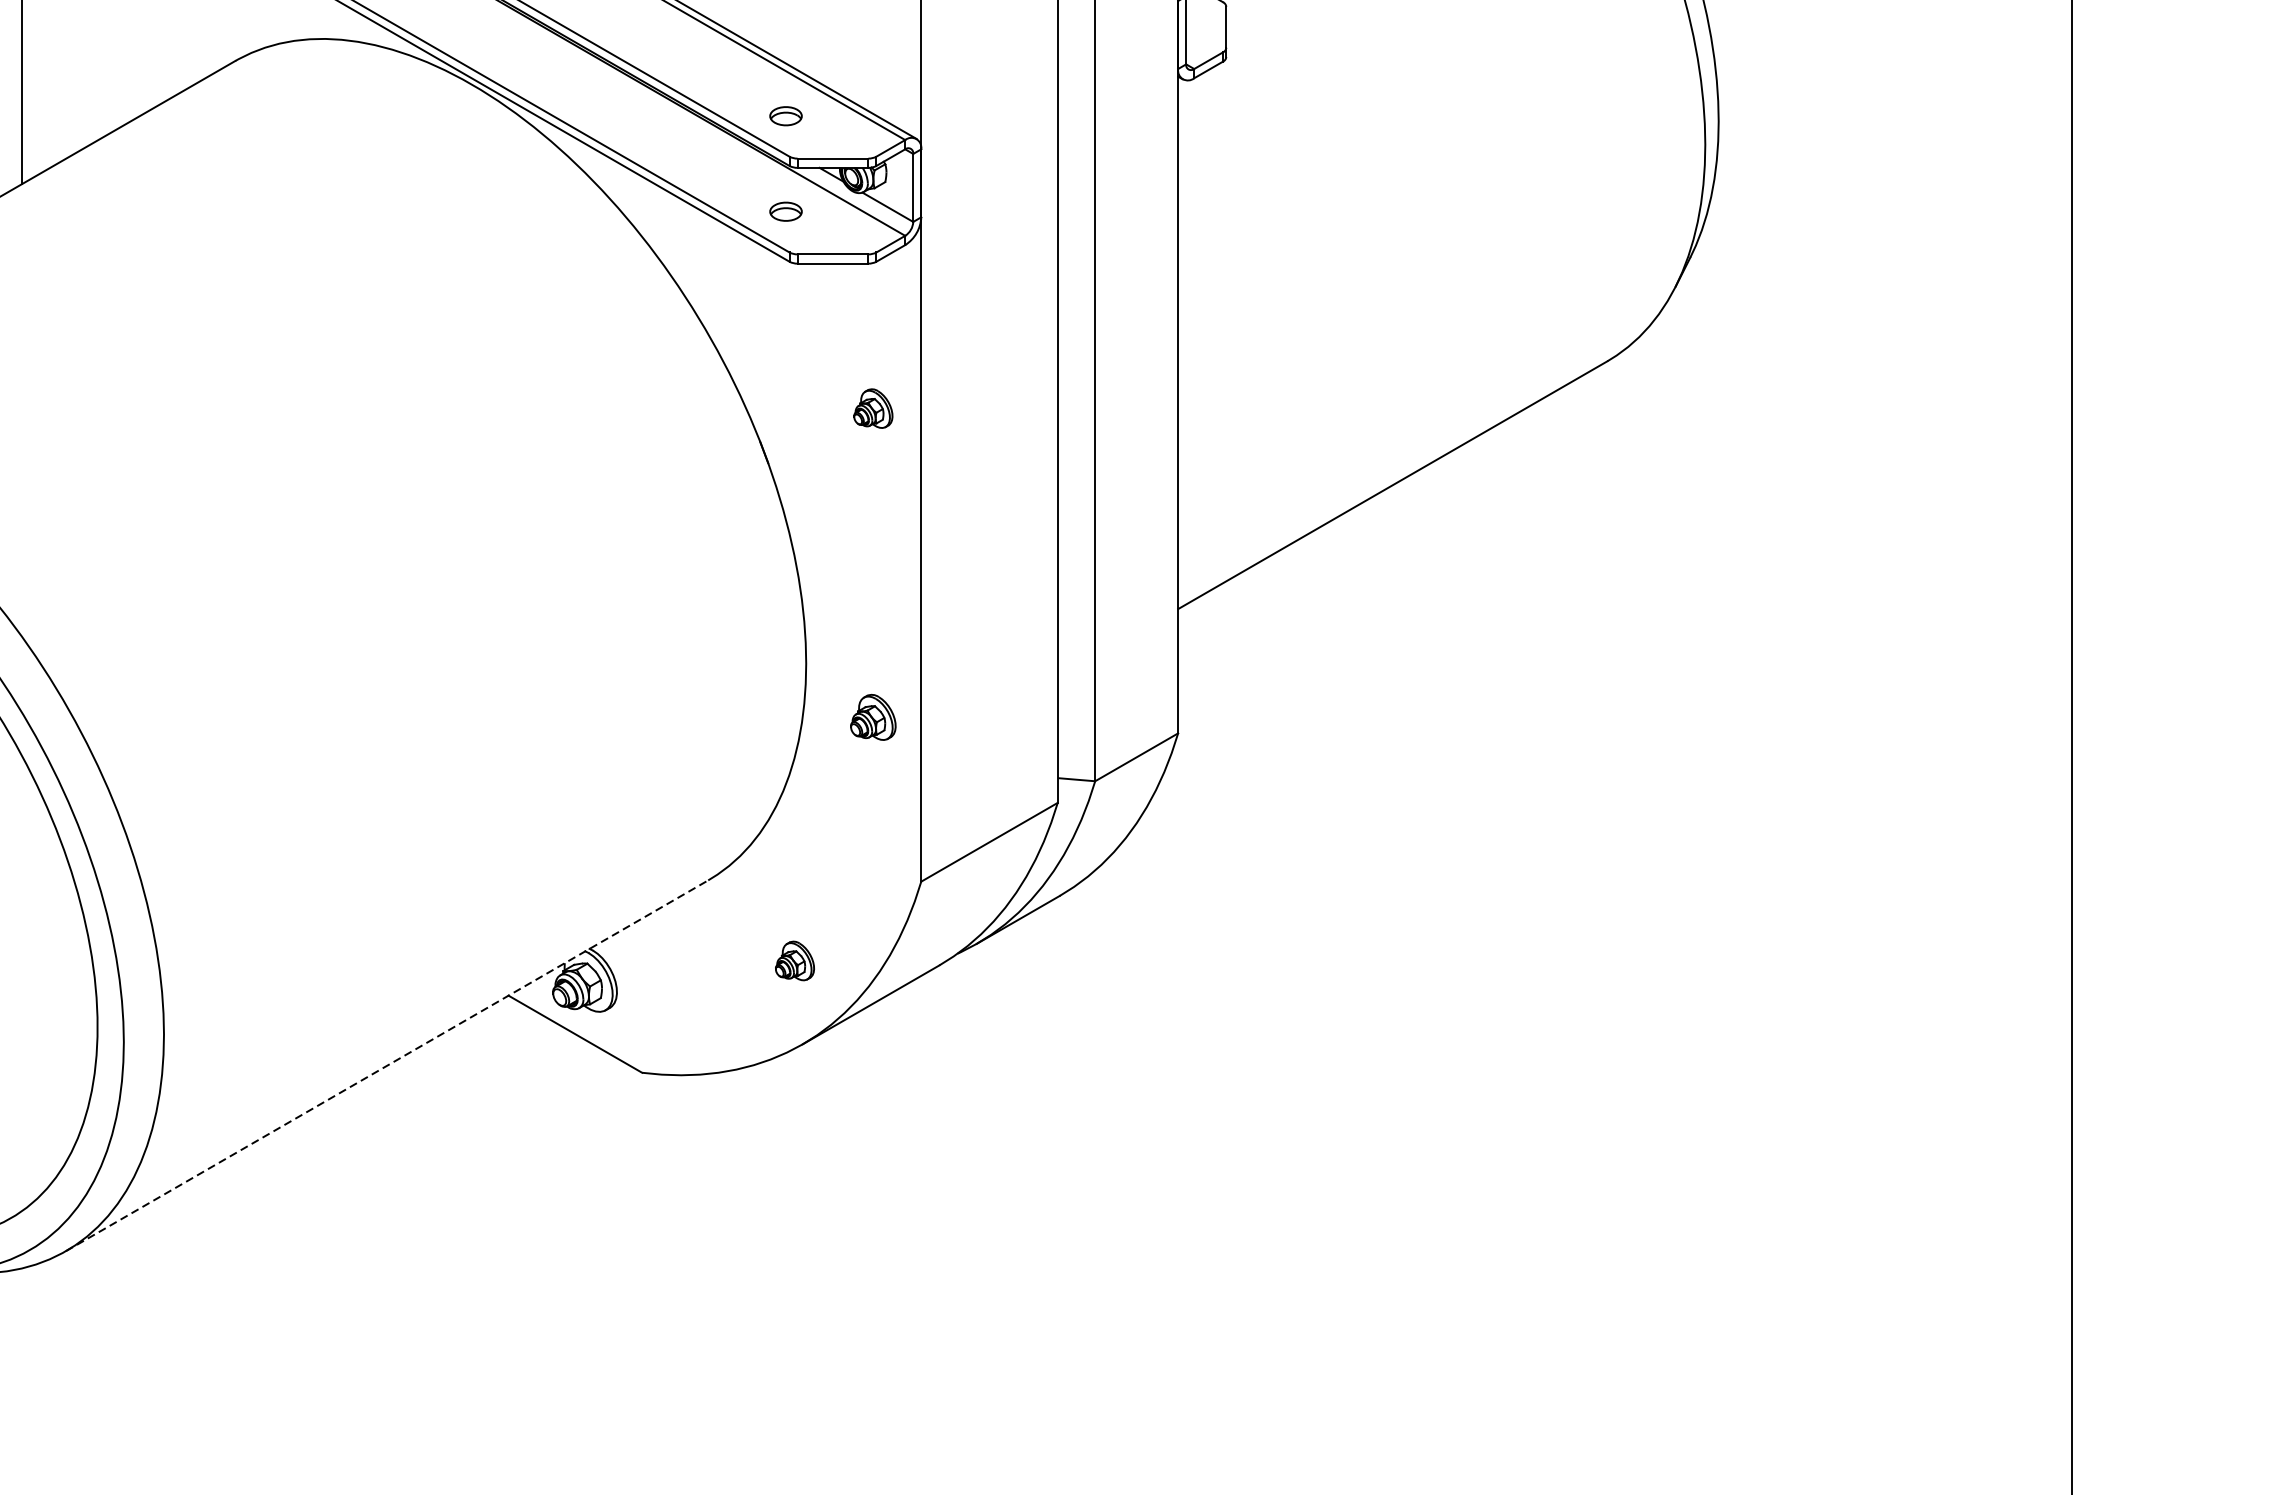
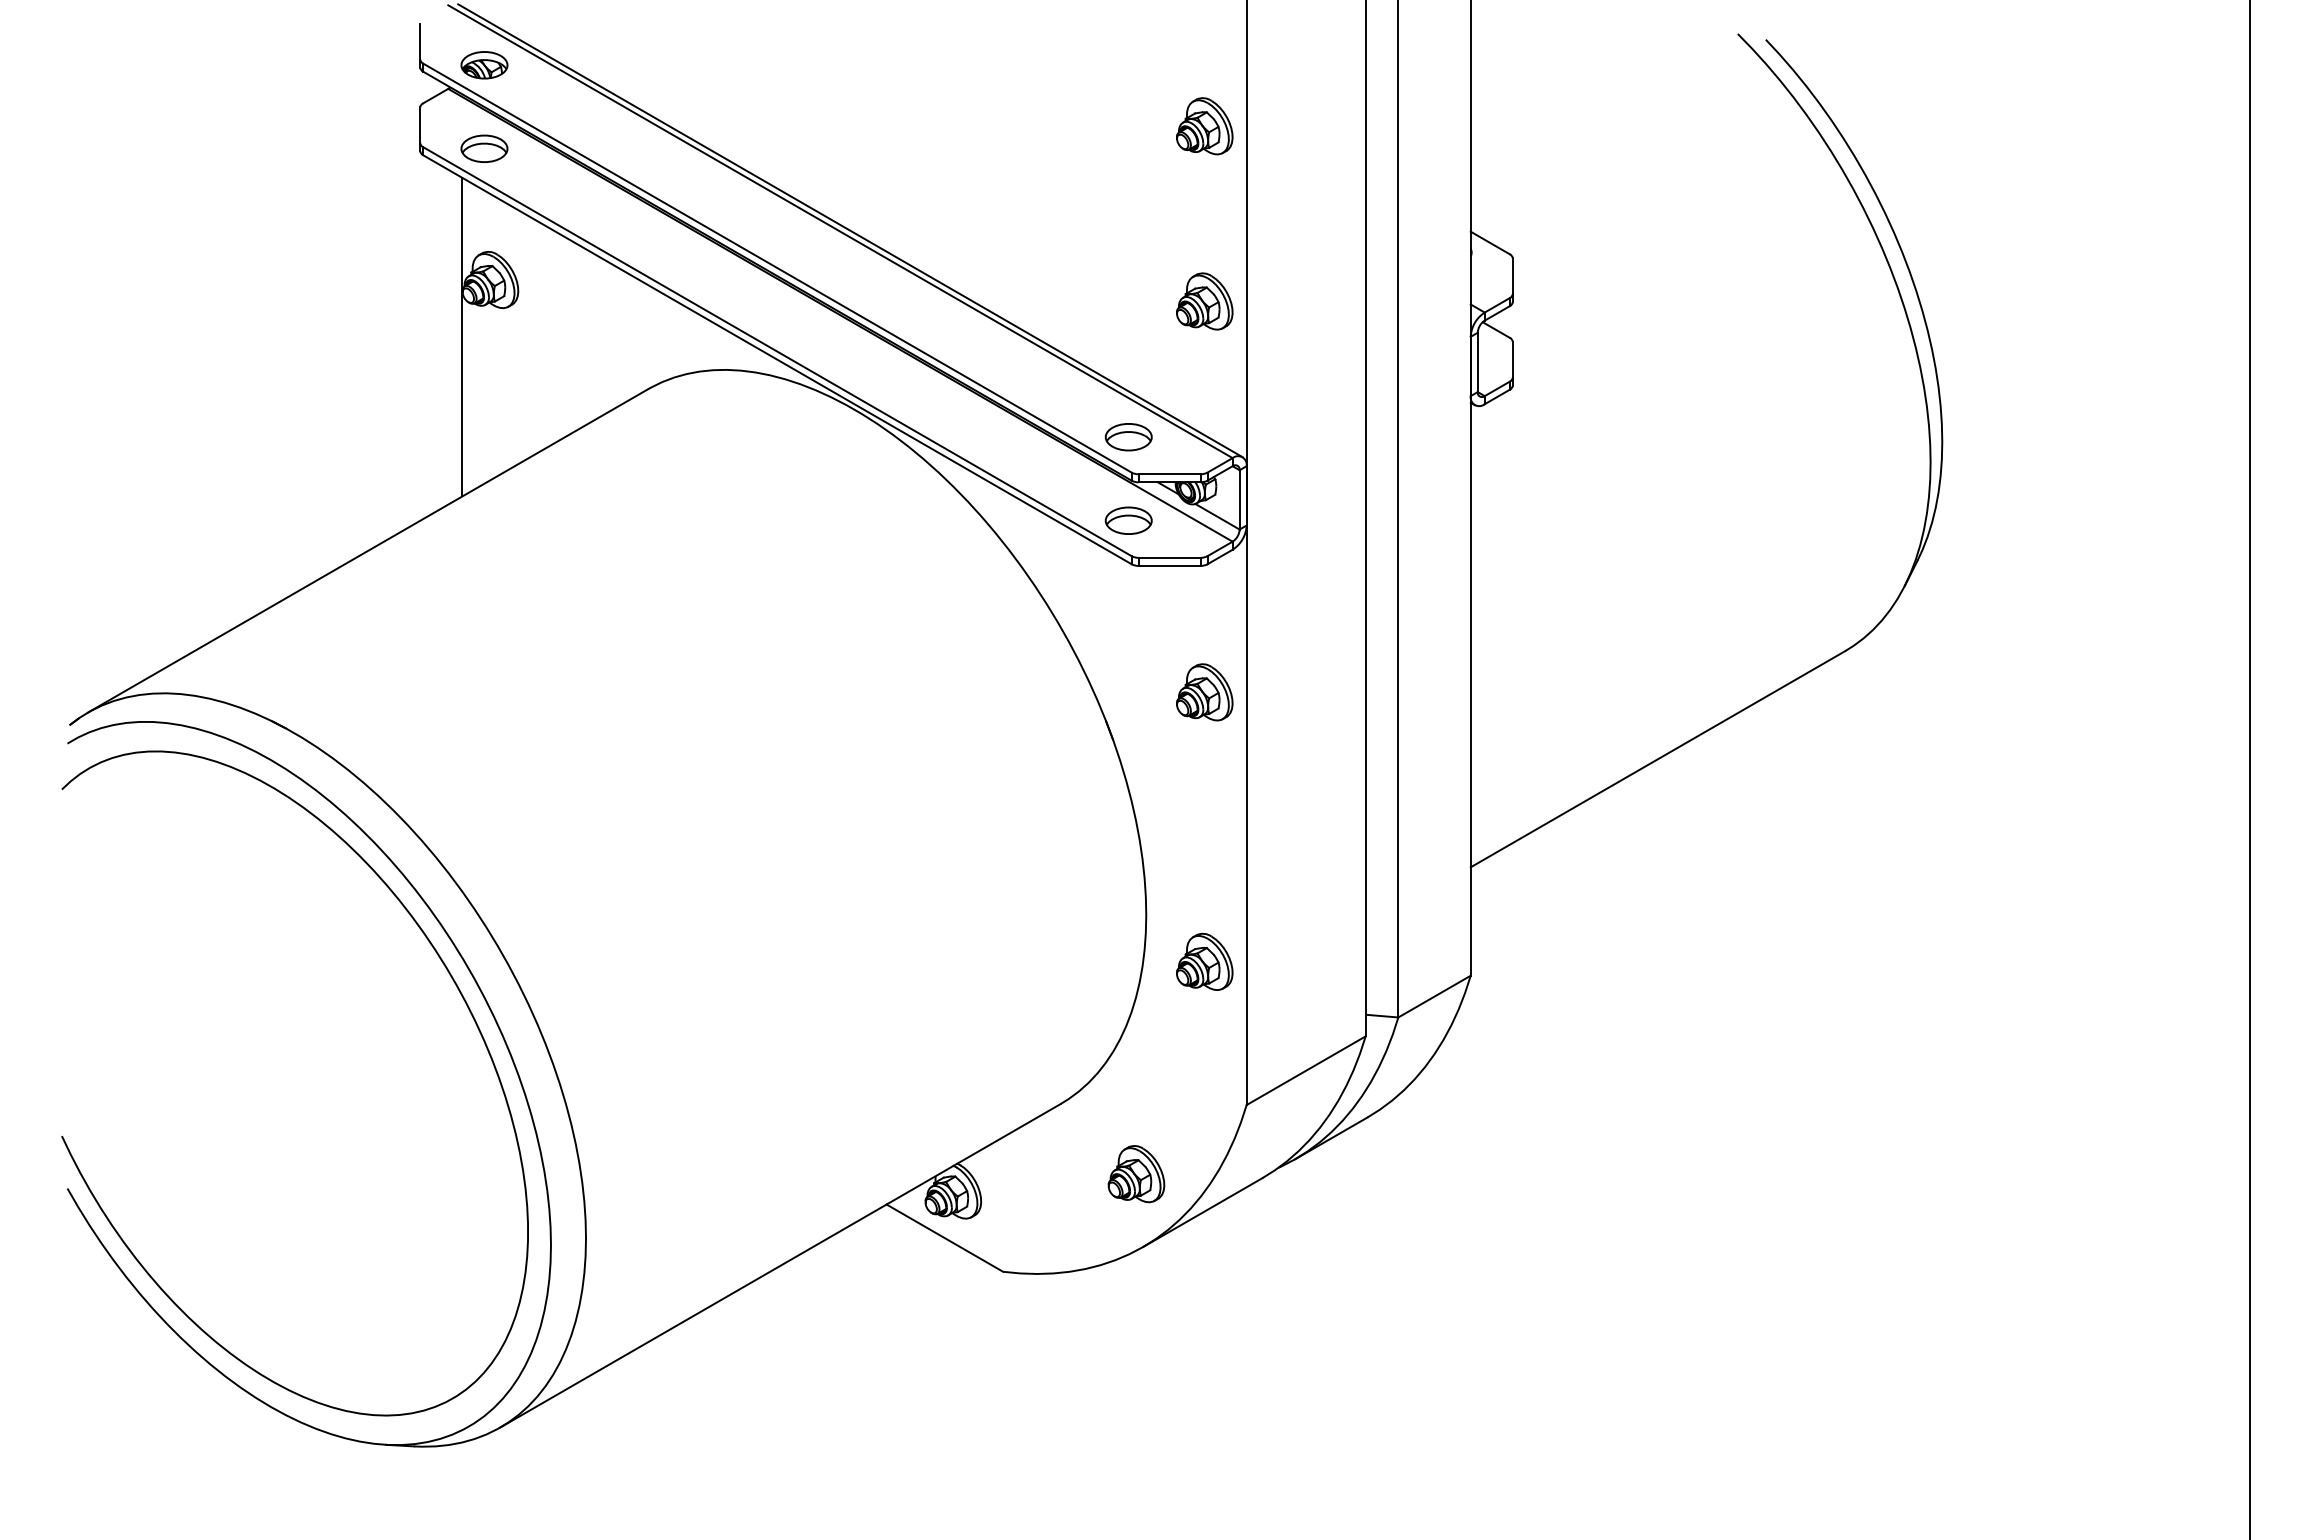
part: (785, 116) -> (1128, 437), size x1.67
part: (785, 211) -> (1128, 520), size x1.67
part: (872, 408) -> (1204, 692), size x1.67
part: (872, 717) -> (1204, 961), size x1.43
part: (795, 961) -> (1136, 1174), size x1.67
line: (388, 1065) -> (781, 1265), dashed -> solid

